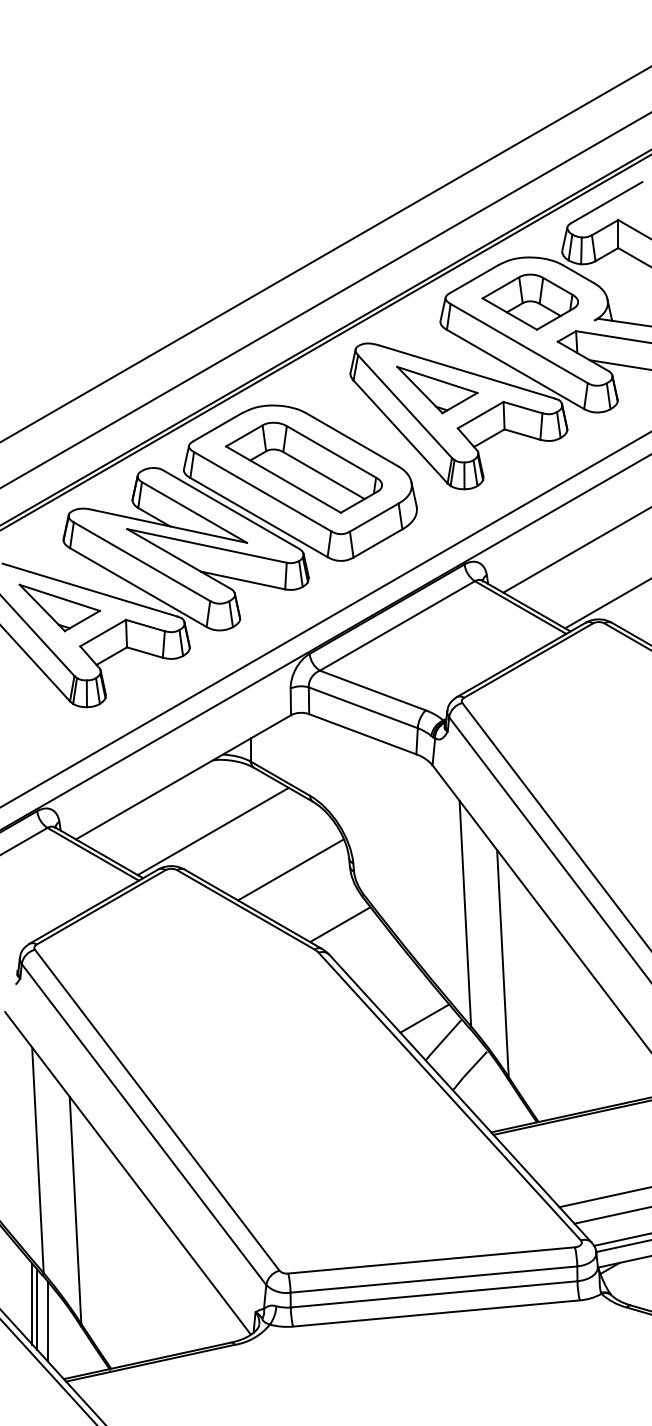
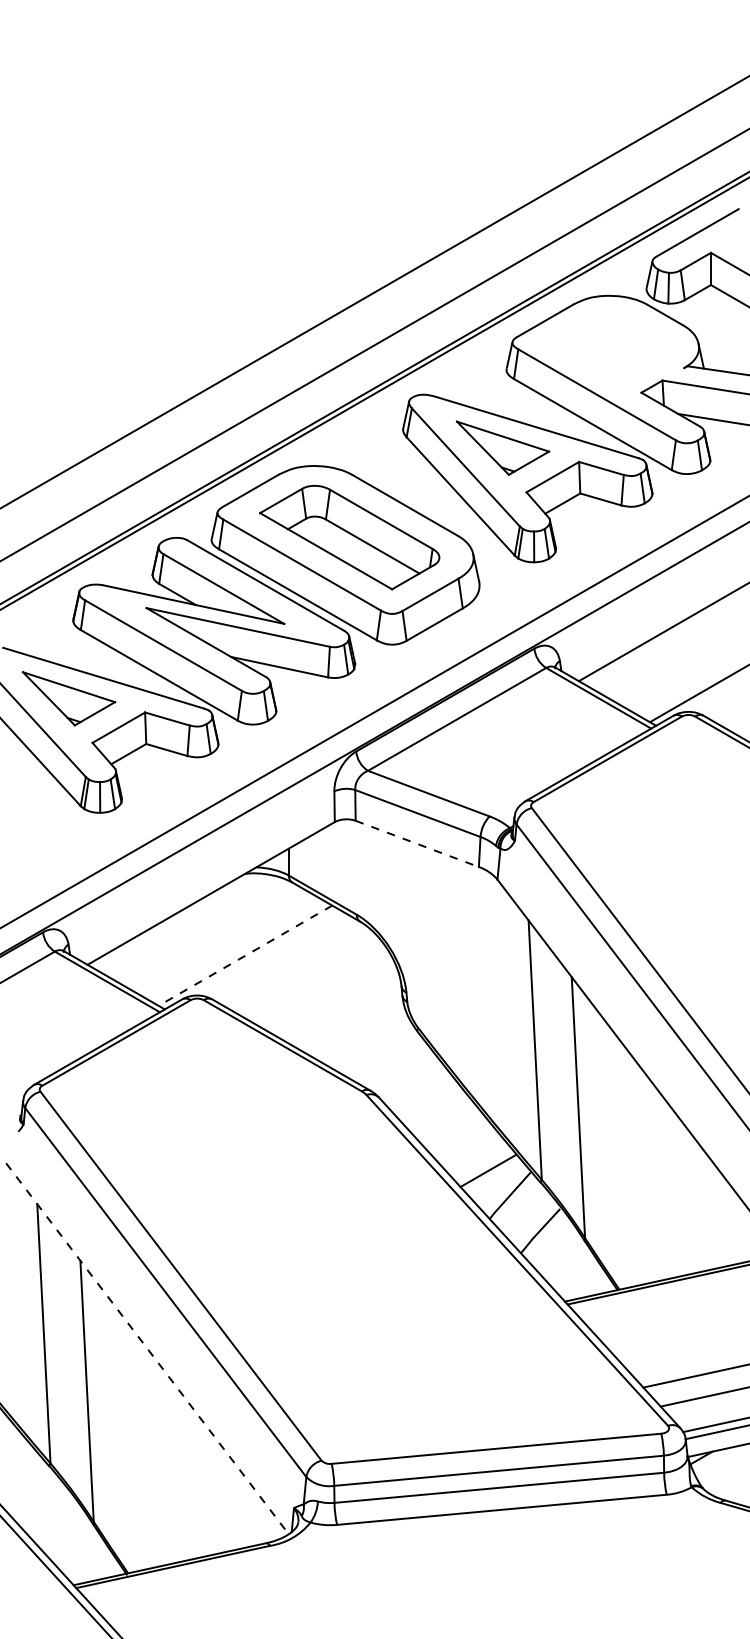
part: (529, 301) -> (609, 346), removed
line: (362, 733) -> (417, 843), solid -> dashed
line: (213, 831) -> (245, 955), solid -> dashed
line: (290, 869) -> (334, 999), removed
line: (340, 924) -> (391, 1062), removed
line: (128, 1174) -> (147, 1349), solid -> dashed
line: (32, 1303) -> (37, 1498), removed
line: (37, 1309) -> (43, 1505), removed
line: (48, 1321) -> (55, 1518), removed

